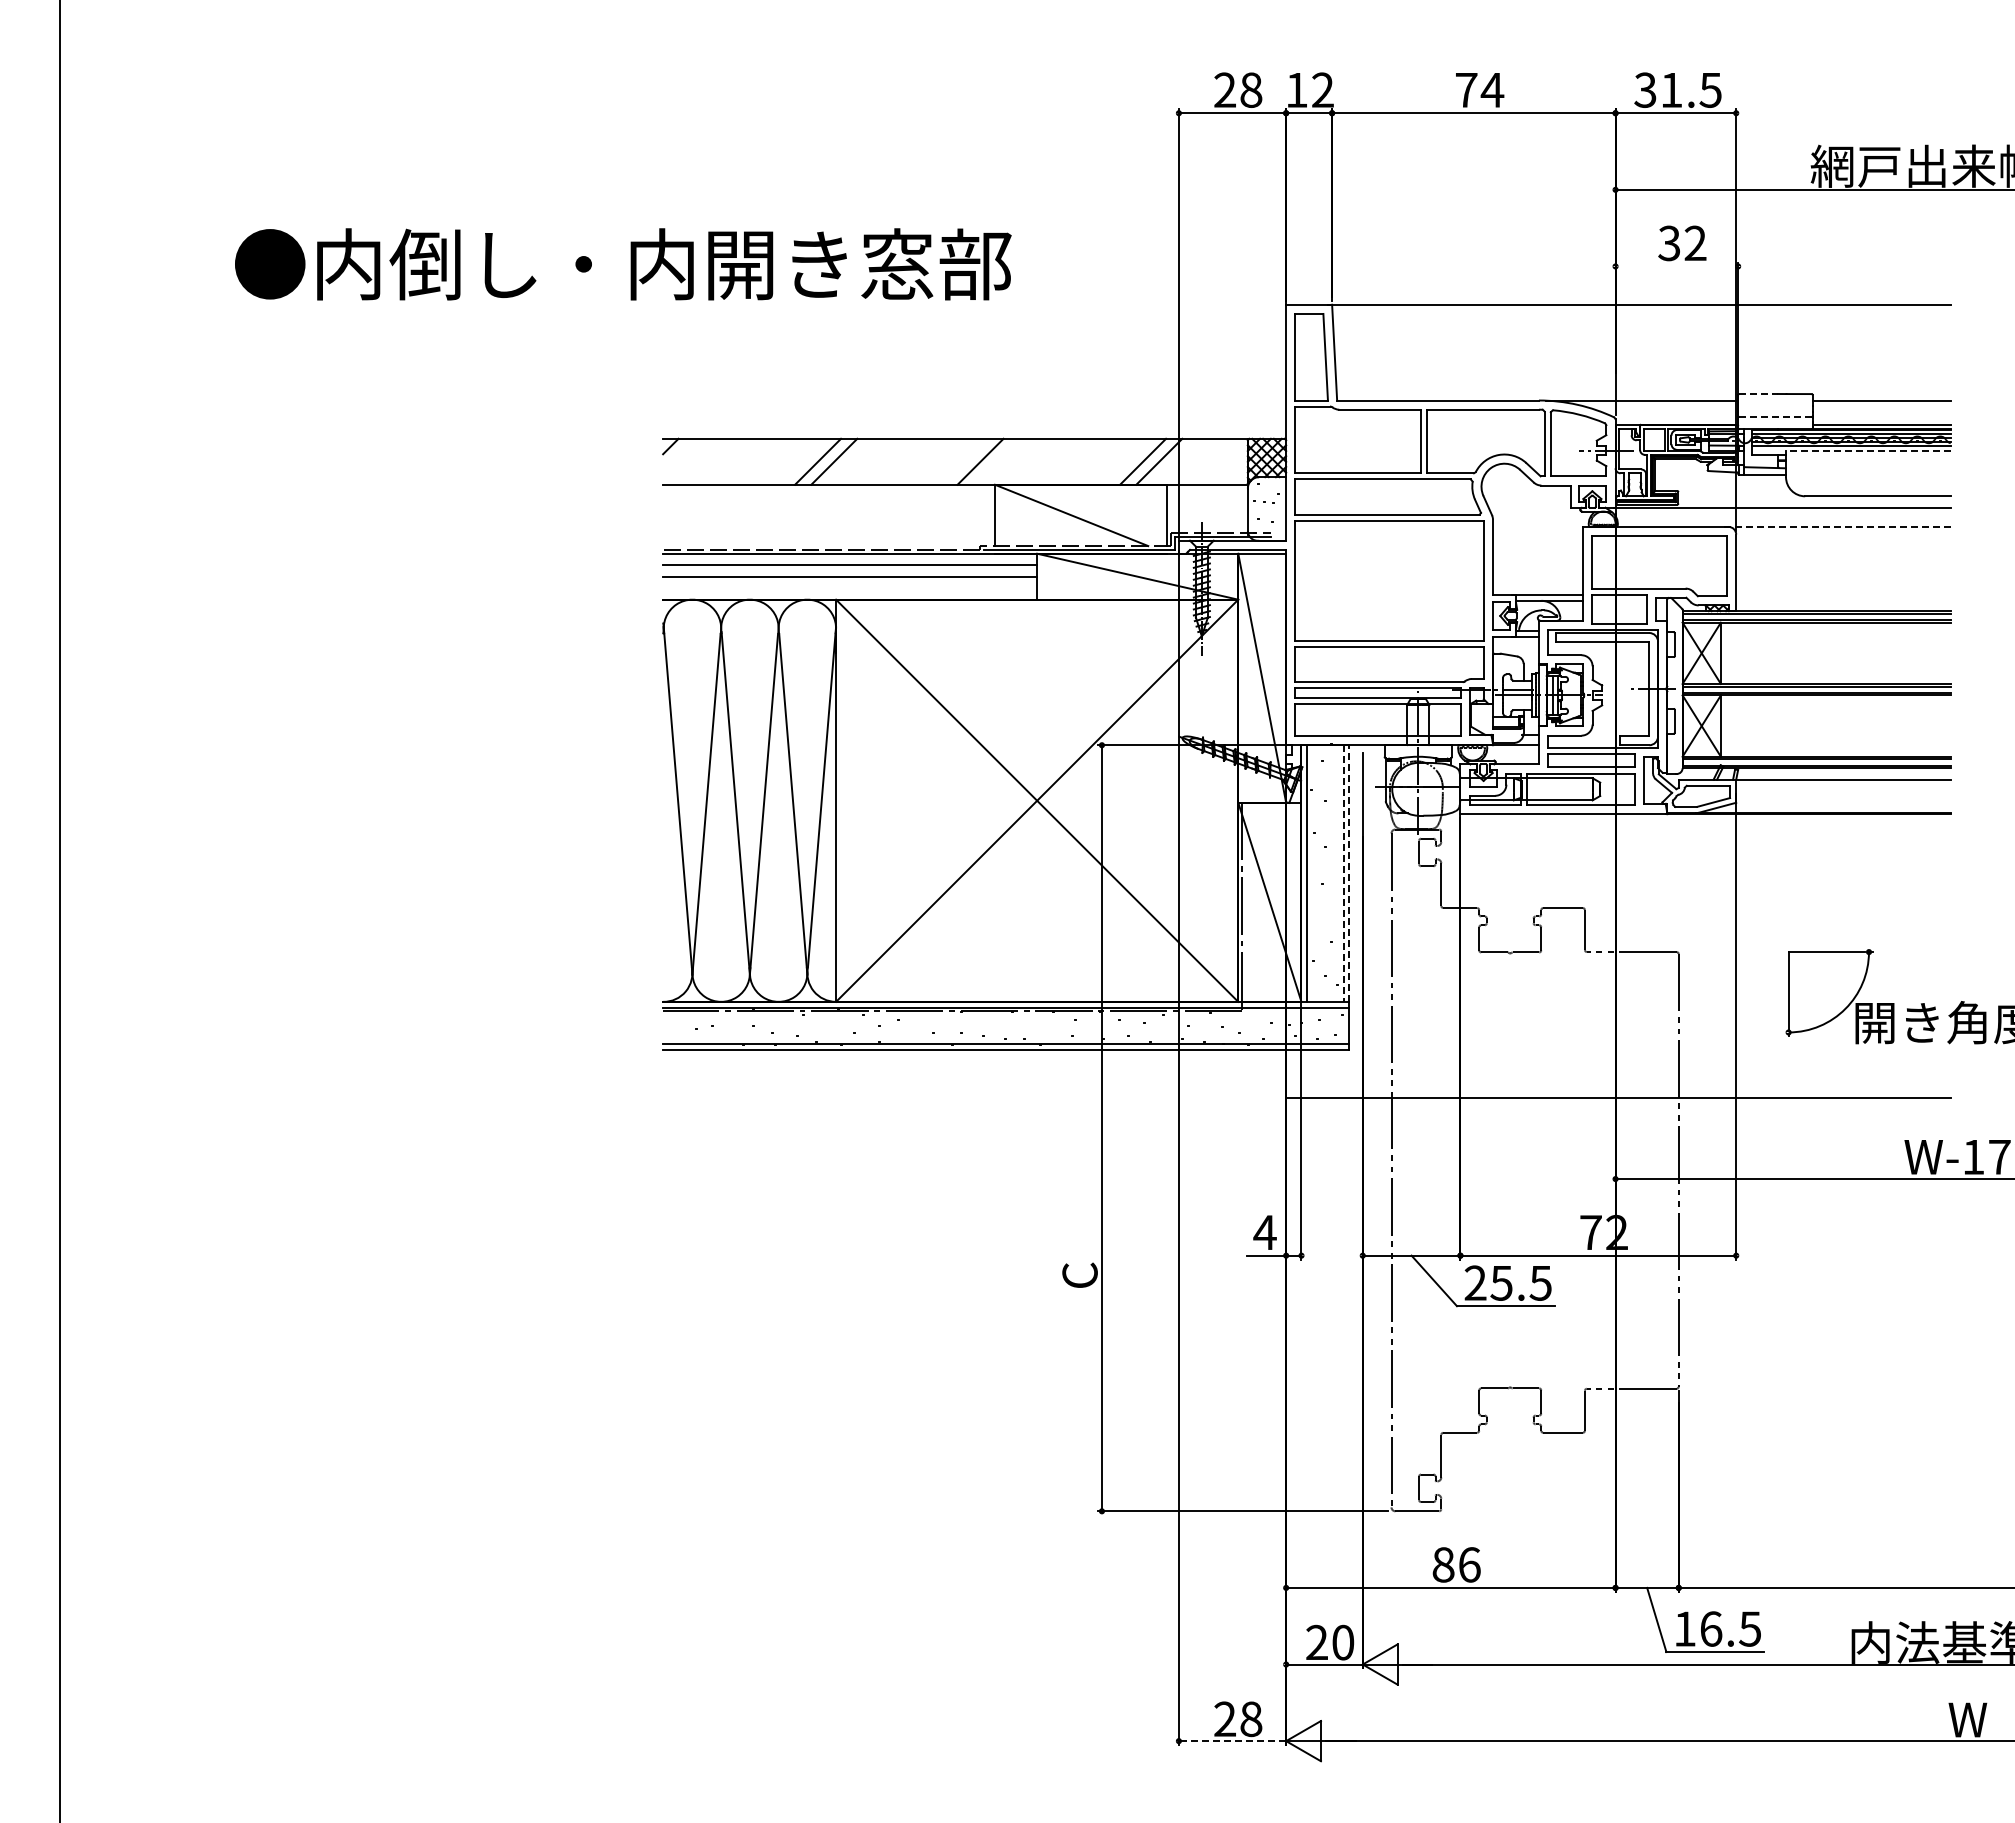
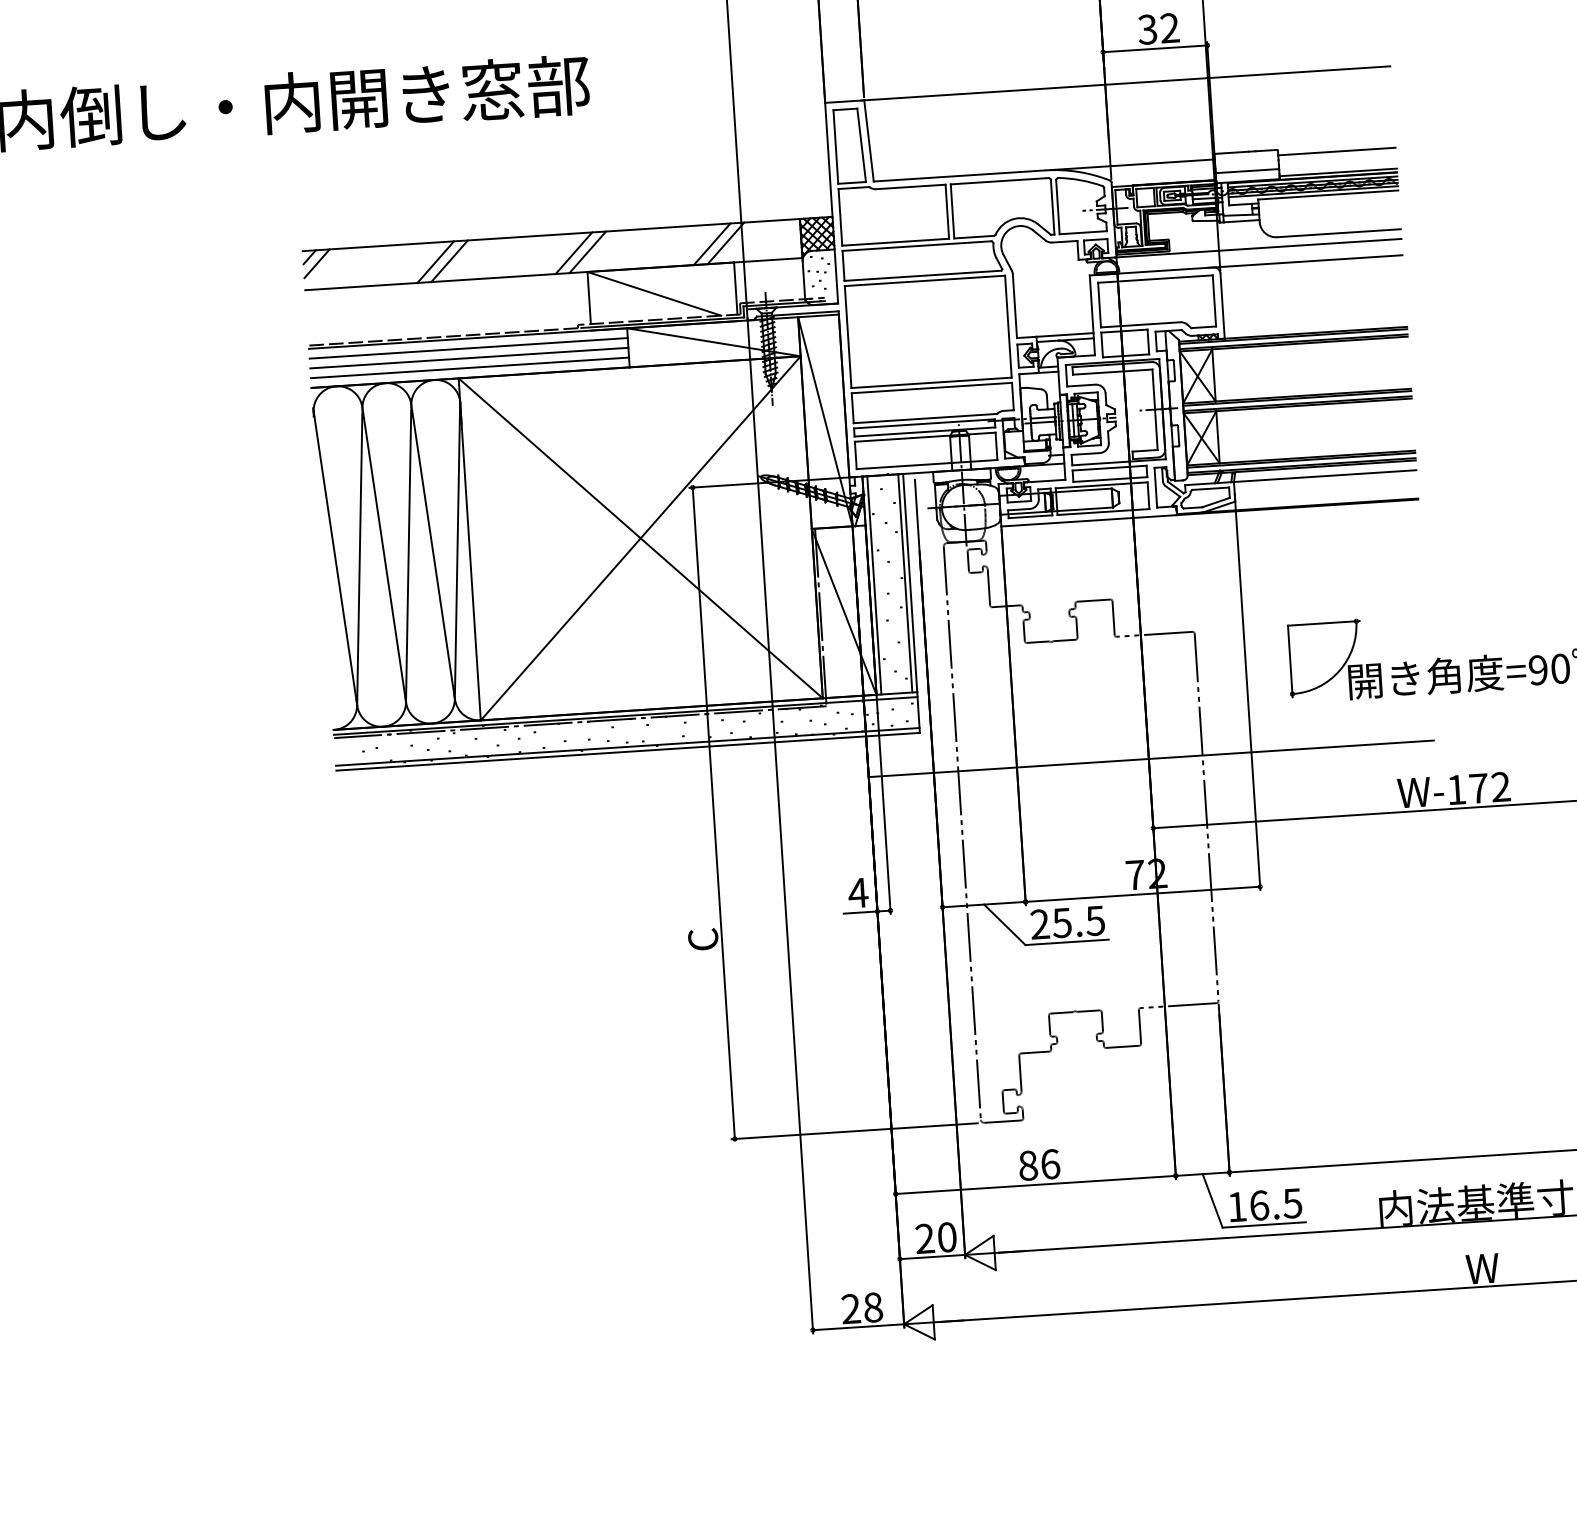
line: (1676, 266) -> (1154, 48), added
line: (1758, 394) -> (1231, 153), dashed -> solid
line: (1774, 416) -> (1246, 171), dashed -> solid
line: (1867, 450) -> (1327, 194), dashed -> solid
line: (678, 454) -> (316, 263), added
line: (996, 461) -> (587, 252), added
line: (1836, 526) -> (1305, 261), dashed -> solid
line: (850, 588) -> (470, 368), added
line: (1349, 873) -> (910, 583), dashed -> solid
line: (1343, 874) -> (905, 584), dashed -> solid
line: (1232, 1741) -> (858, 1327), dashed -> solid

